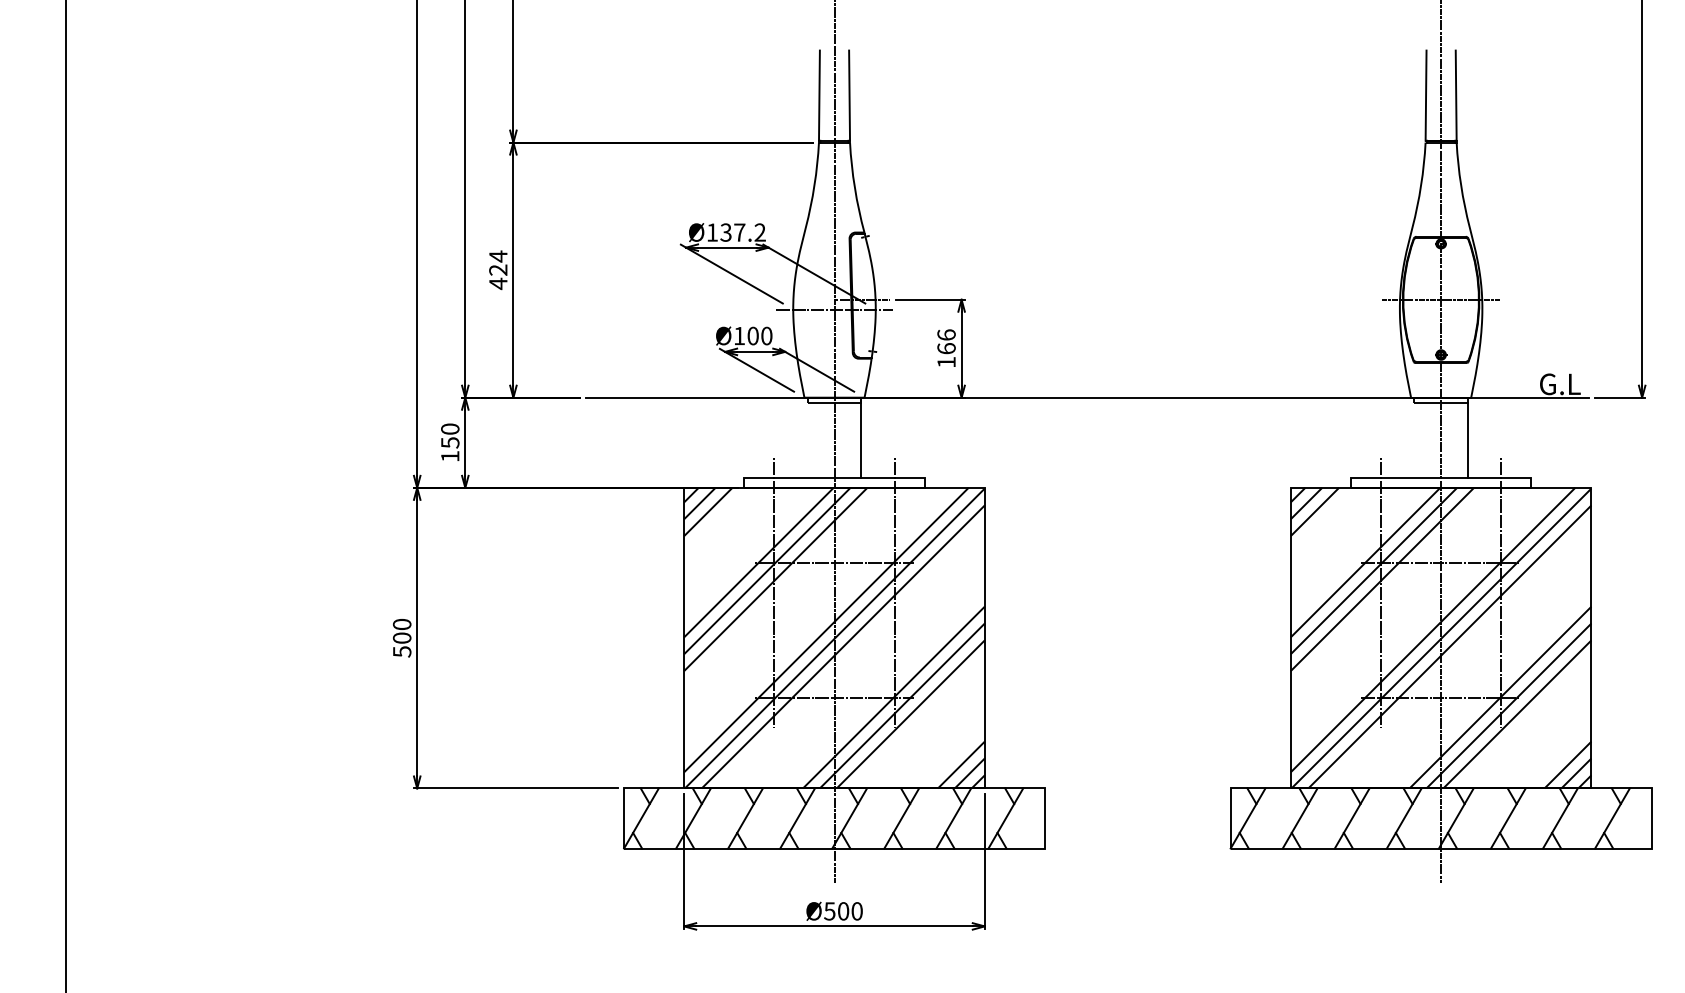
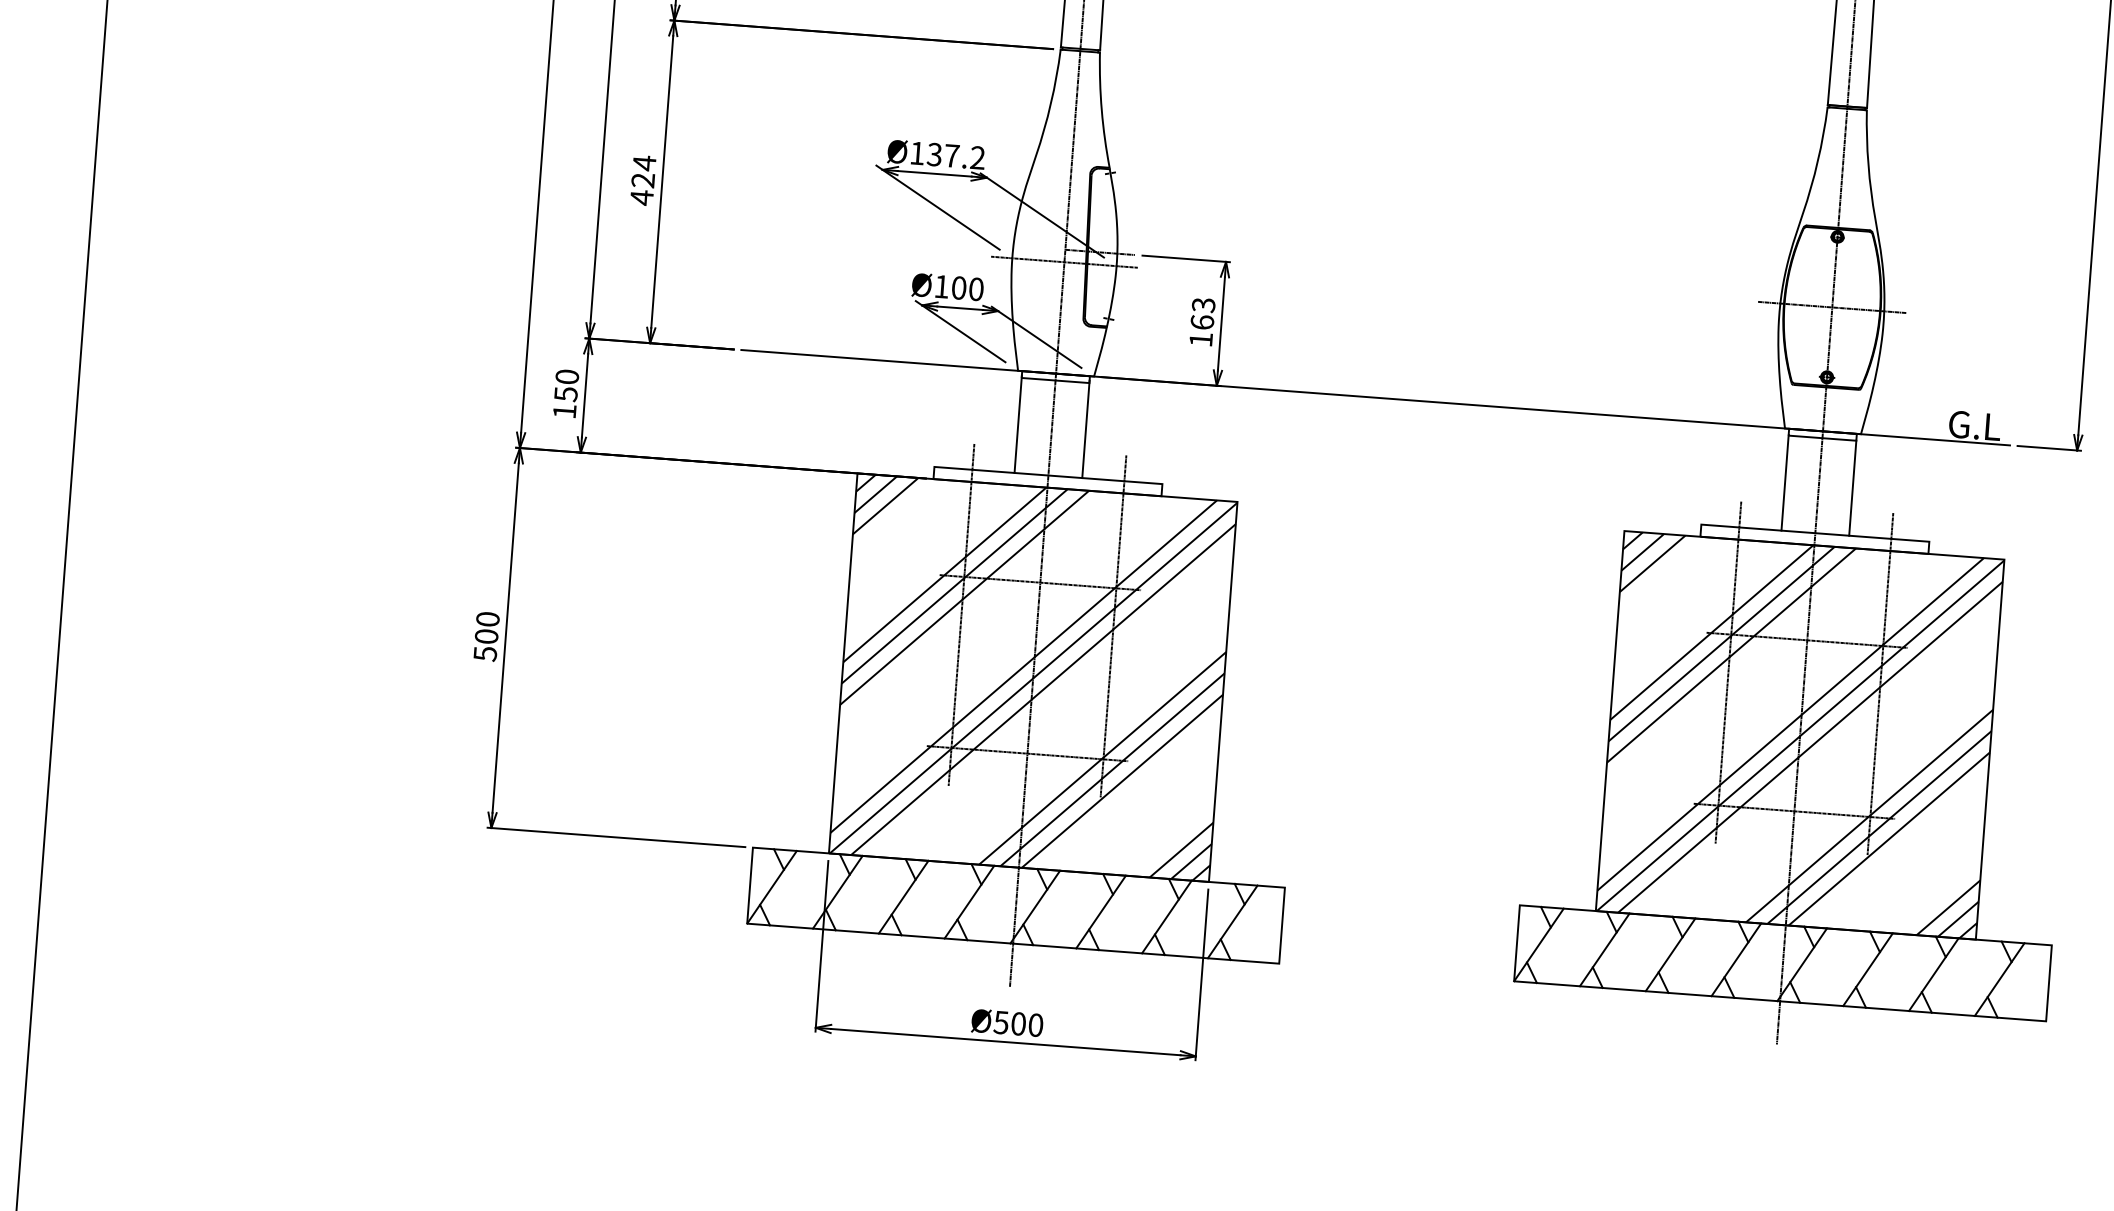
text: (946, 334) -> (1203, 304), 166 -> 163
line: (807, 439) -> (1017, 423), added
line: (1414, 440) -> (1785, 482), added

